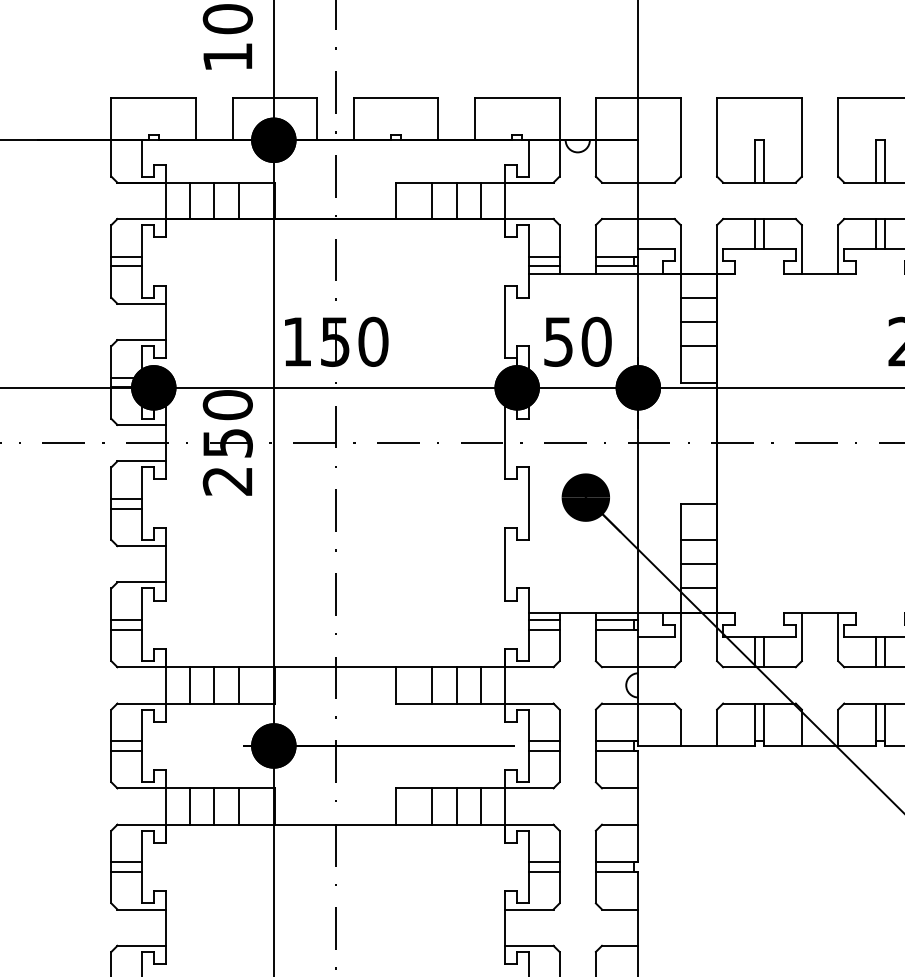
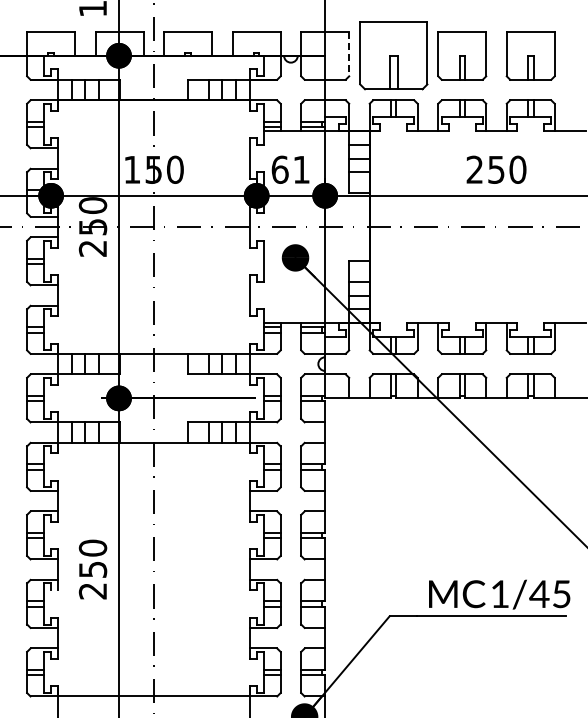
line: (681, 137) -> (349, 54), solid -> dashed
part: (759, 139) -> (393, 55), size x1.4
text: (576, 341) -> (290, 169), 50 -> 61

